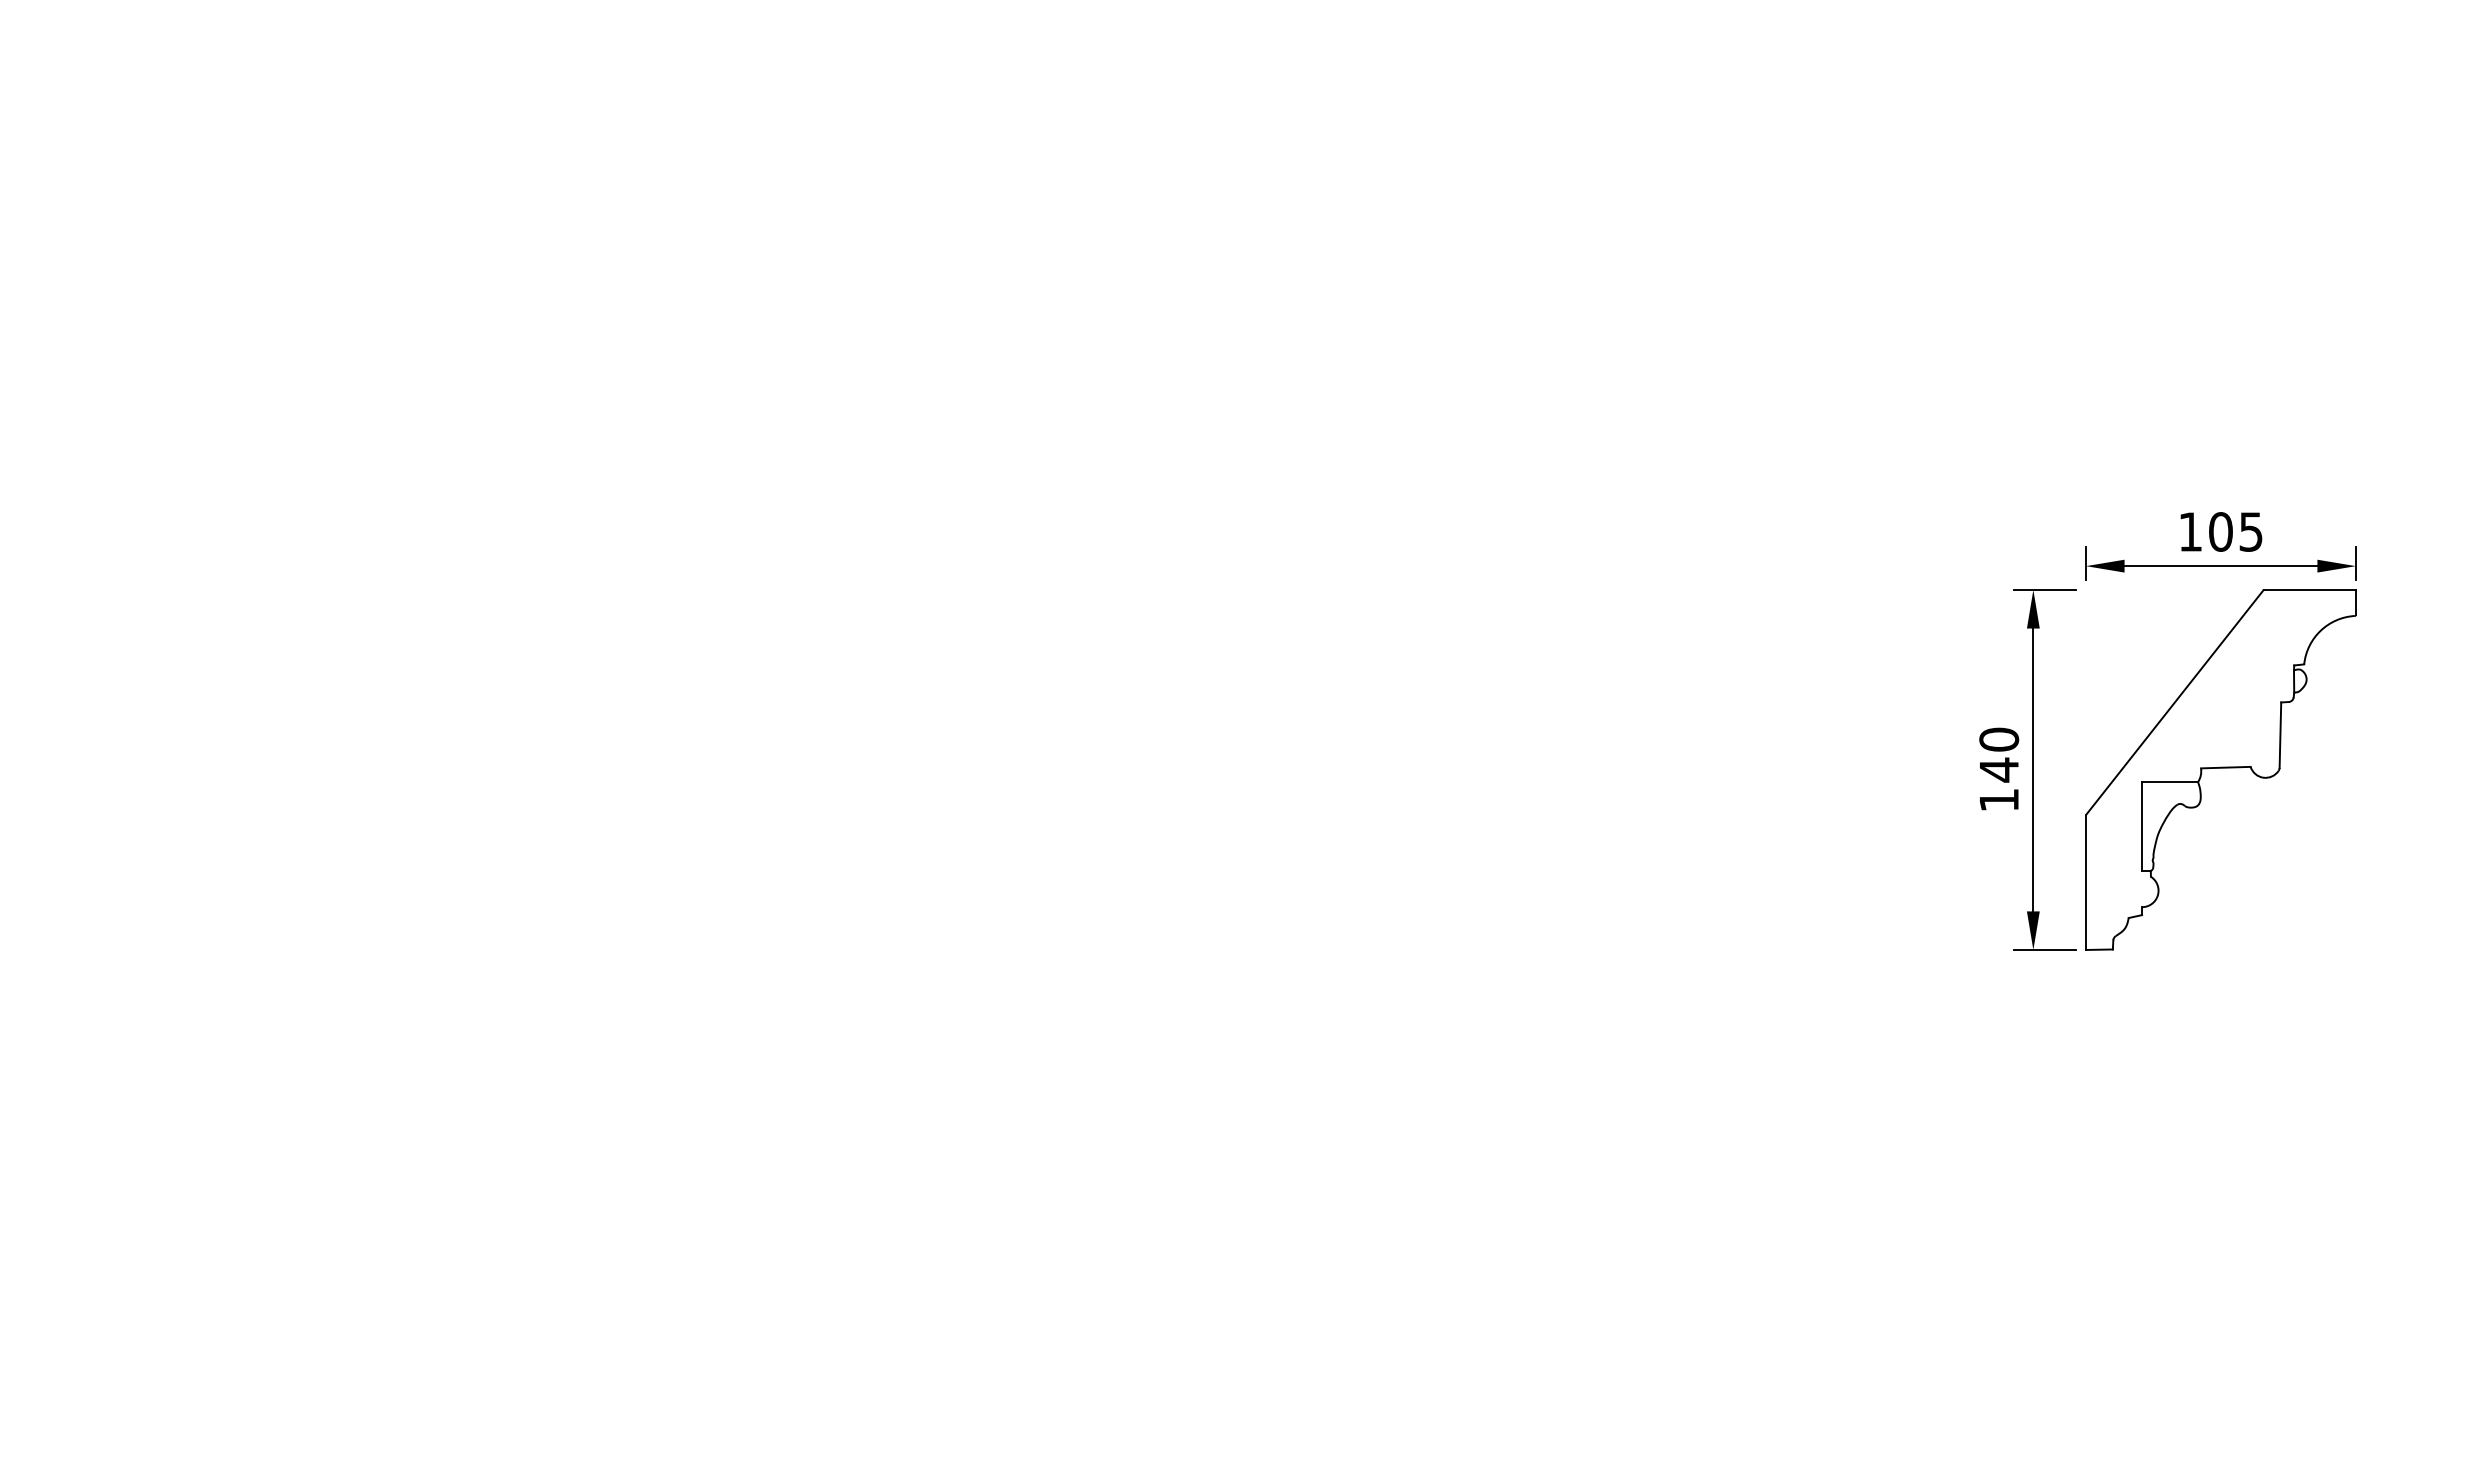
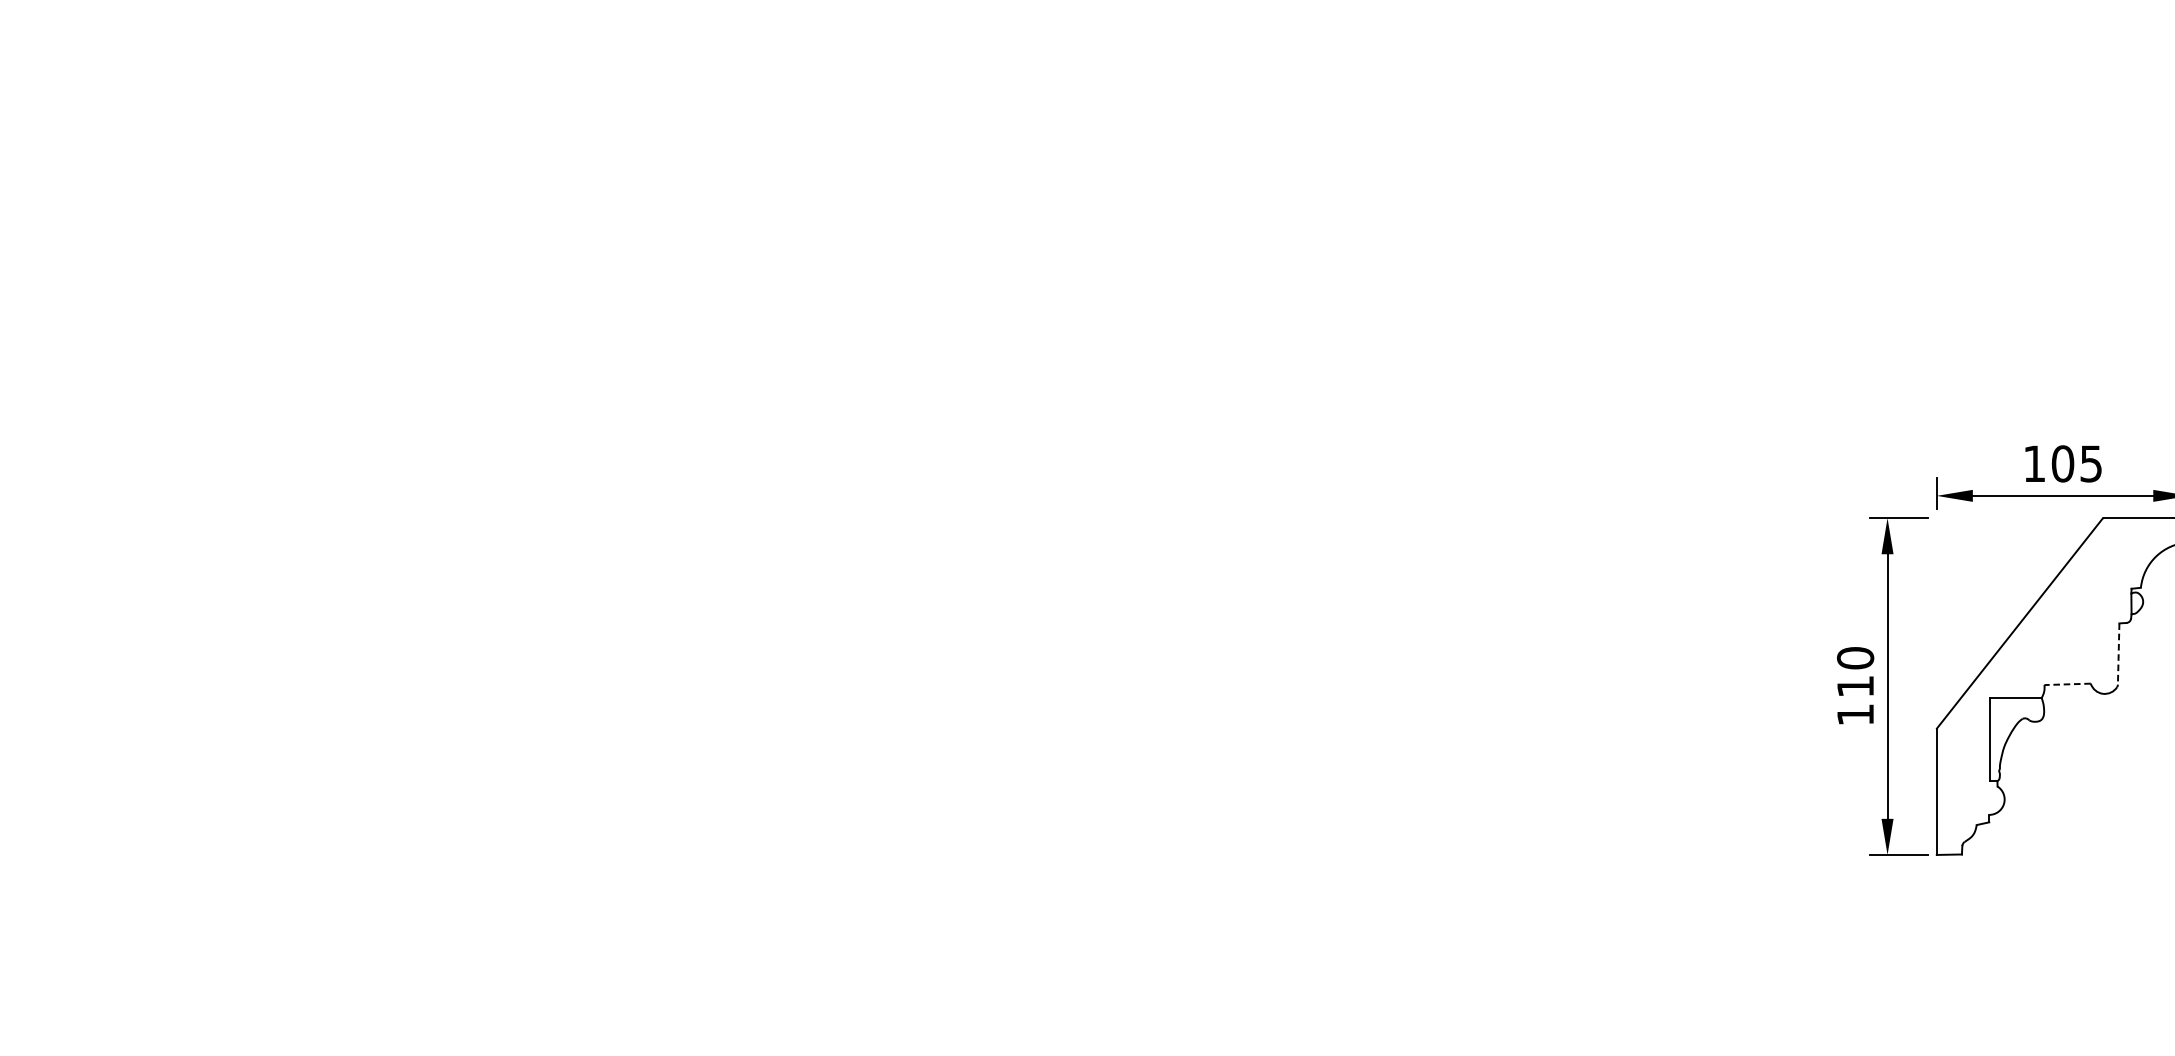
line: (2280, 735) -> (2118, 654), solid -> dashed
line: (2225, 767) -> (2067, 684), solid -> dashed
text: (1999, 769) -> (1855, 686), 140 -> 110

